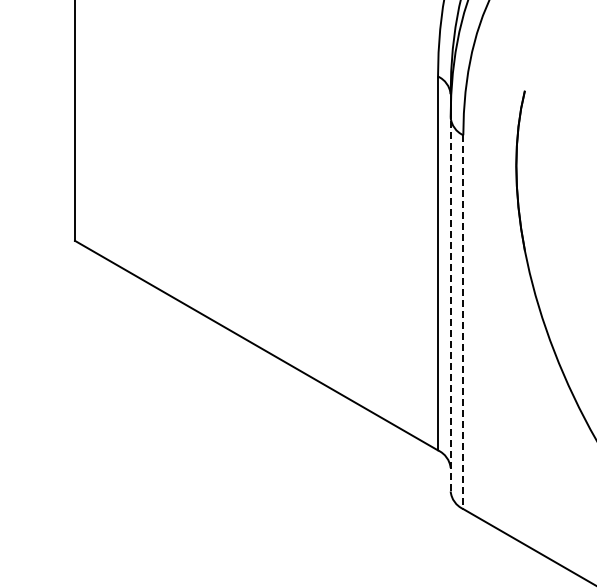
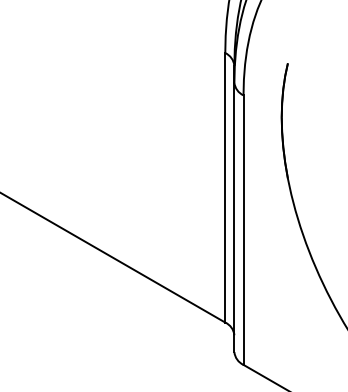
line: (450, 304) -> (234, 217), dashed -> solid
line: (463, 322) -> (243, 230), dashed -> solid

